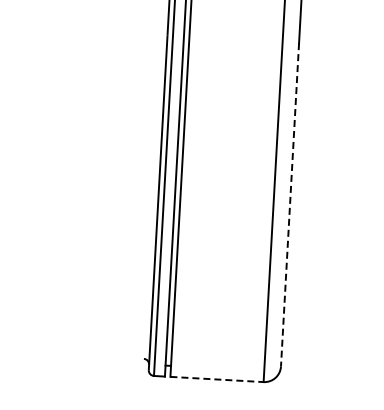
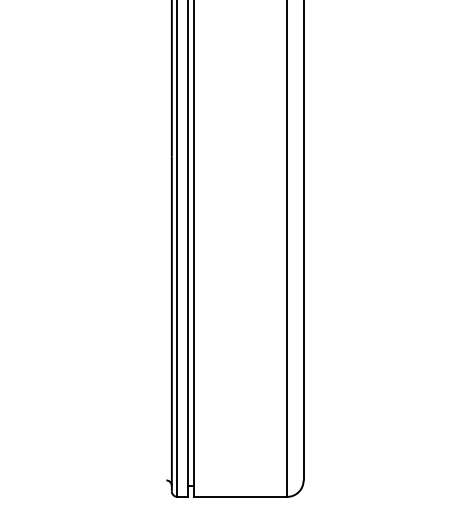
line: (289, 204) -> (303, 318), dashed -> solid
line: (217, 379) -> (240, 496), dashed -> solid

